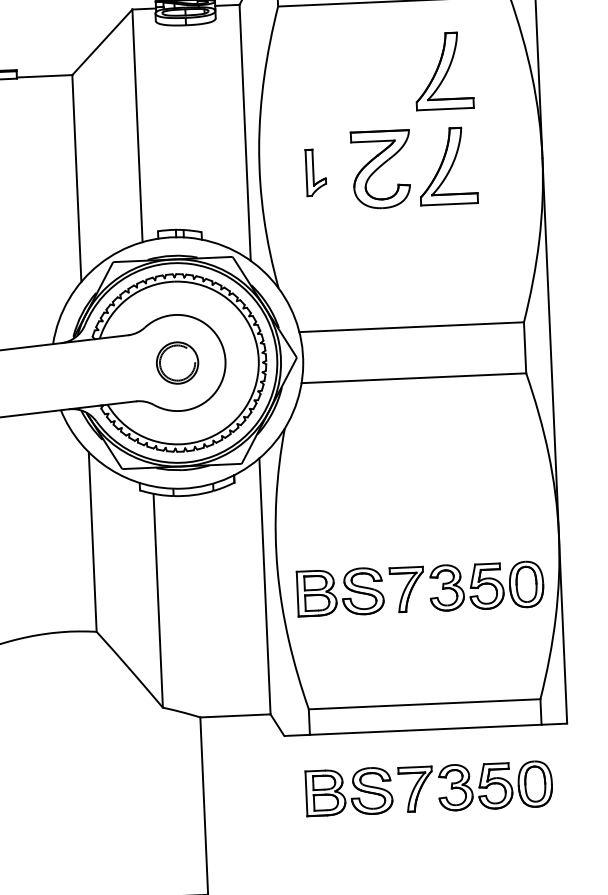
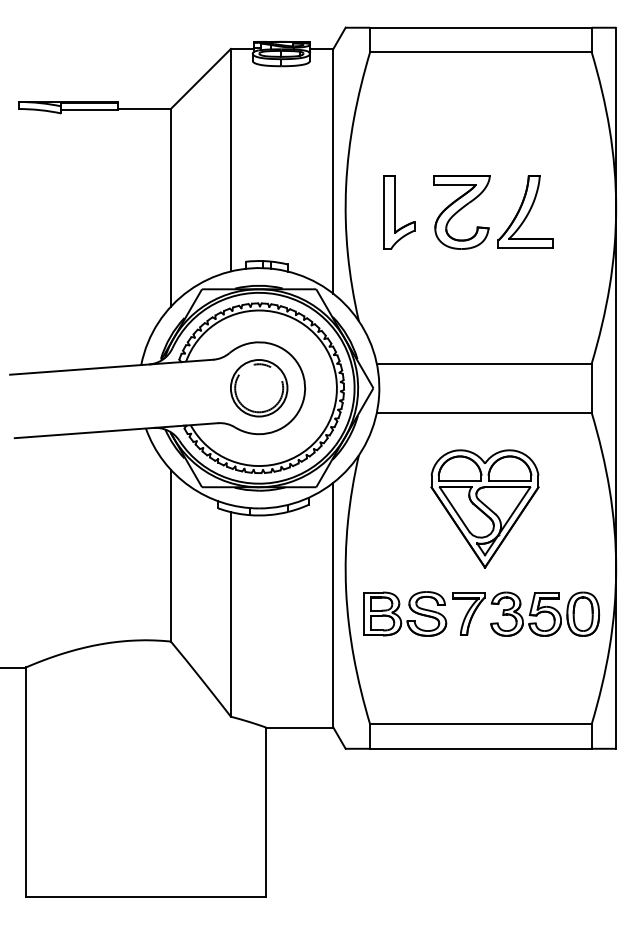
part: (443, 70) -> (525, 120), removed
part: (316, 172) -> (399, 212), size x1.67
part: (177, 363) -> (259, 388), size x1.43
part: (418, 478) -> (484, 508), added
part: (428, 788) -> (481, 804), removed

